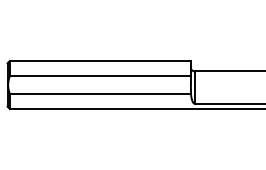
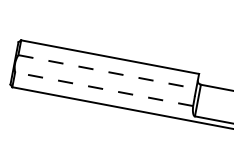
line: (100, 76) -> (107, 72), solid -> dashed
line: (100, 93) -> (104, 88), solid -> dashed

